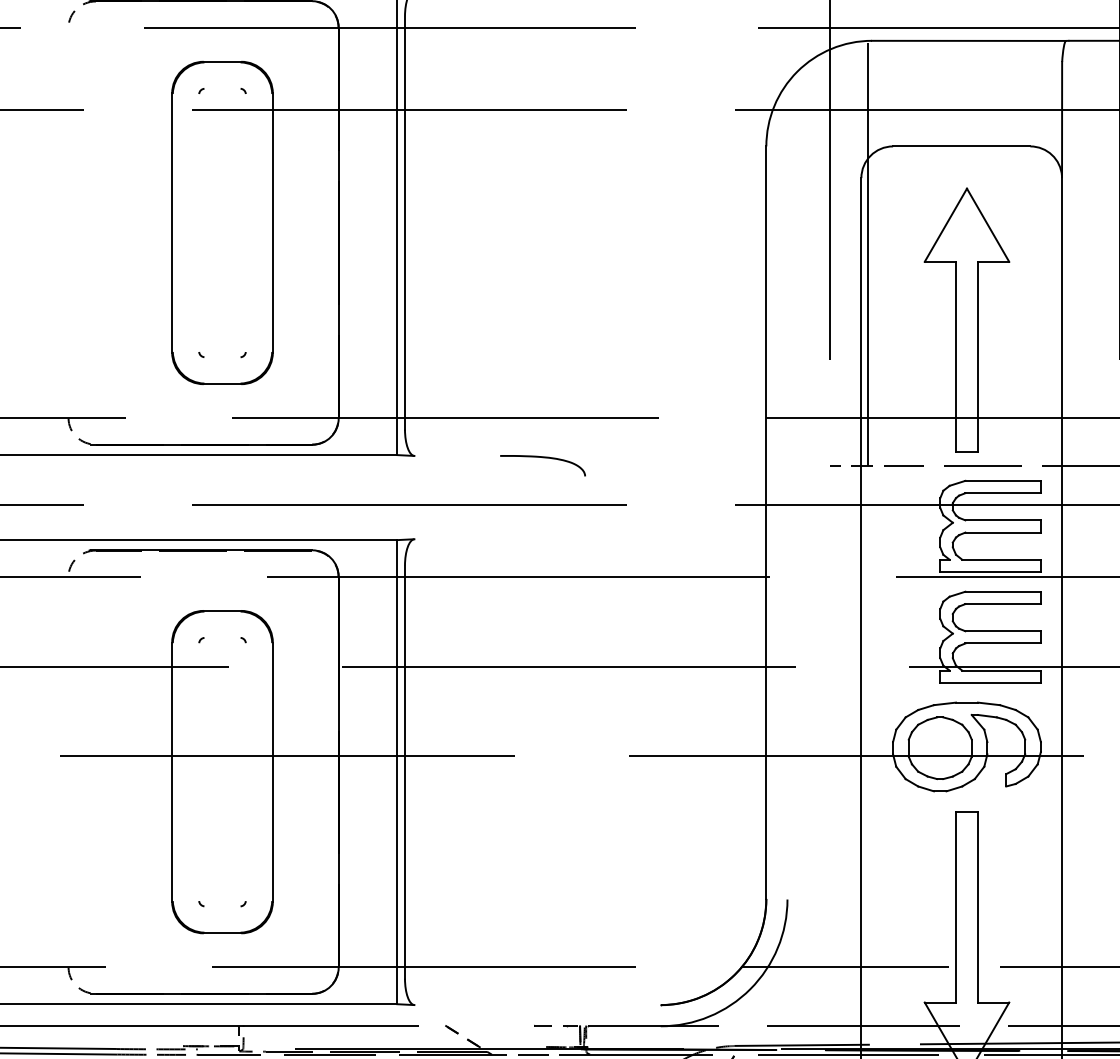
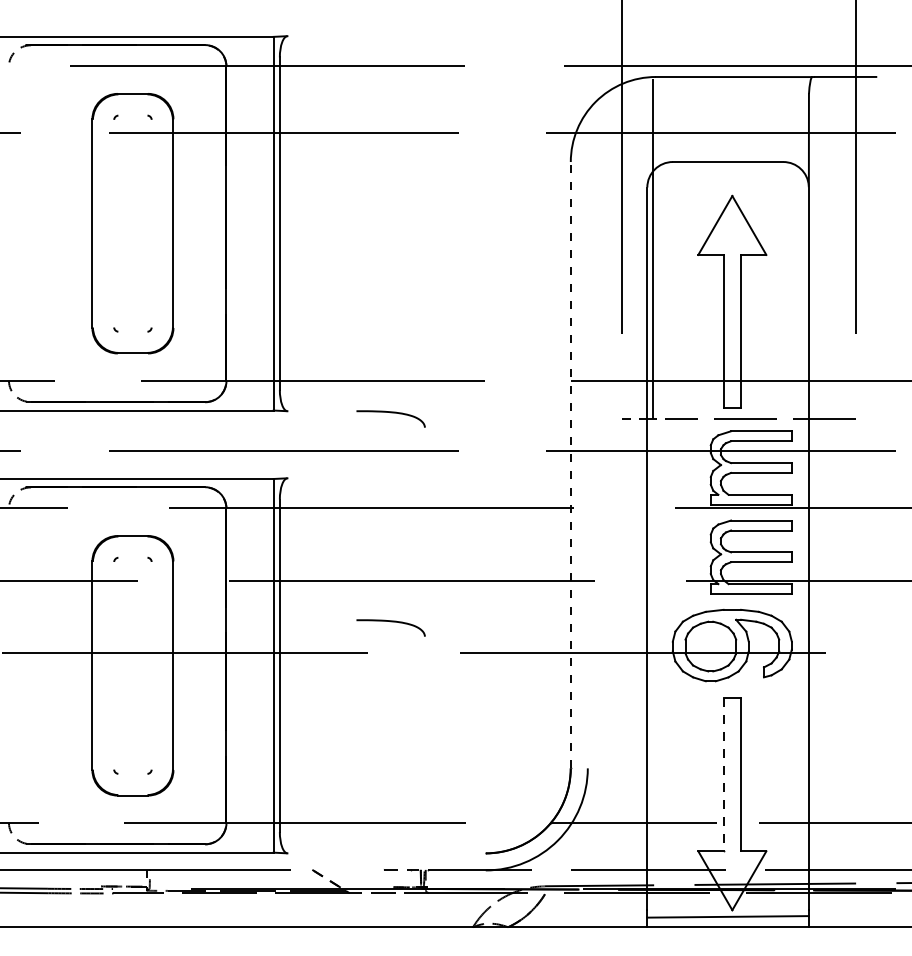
line: (765, 522) -> (570, 464), solid -> dashed
curve: (542, 718) -> (390, 622), added
line: (955, 907) -> (723, 774), solid -> dashed

